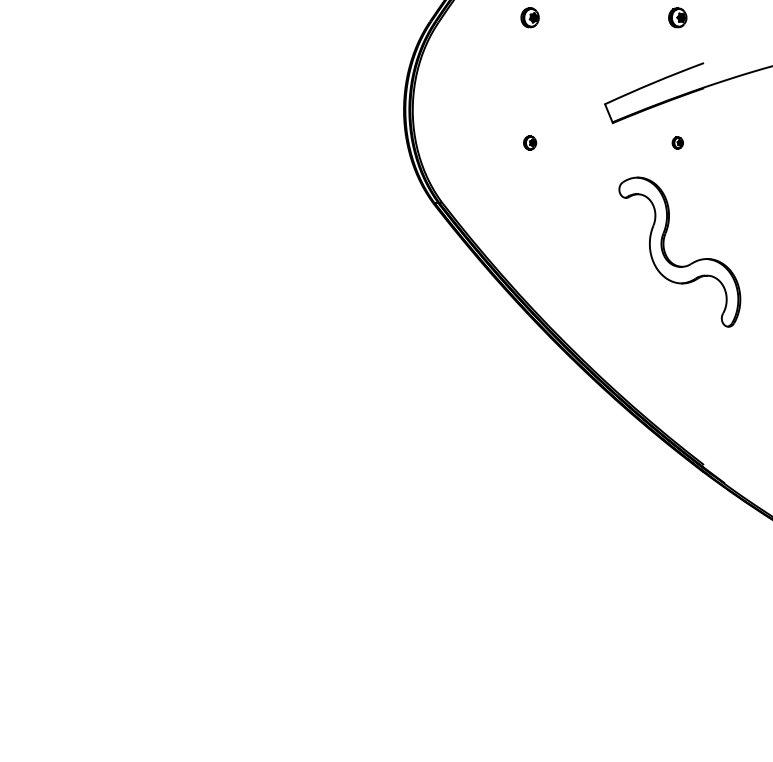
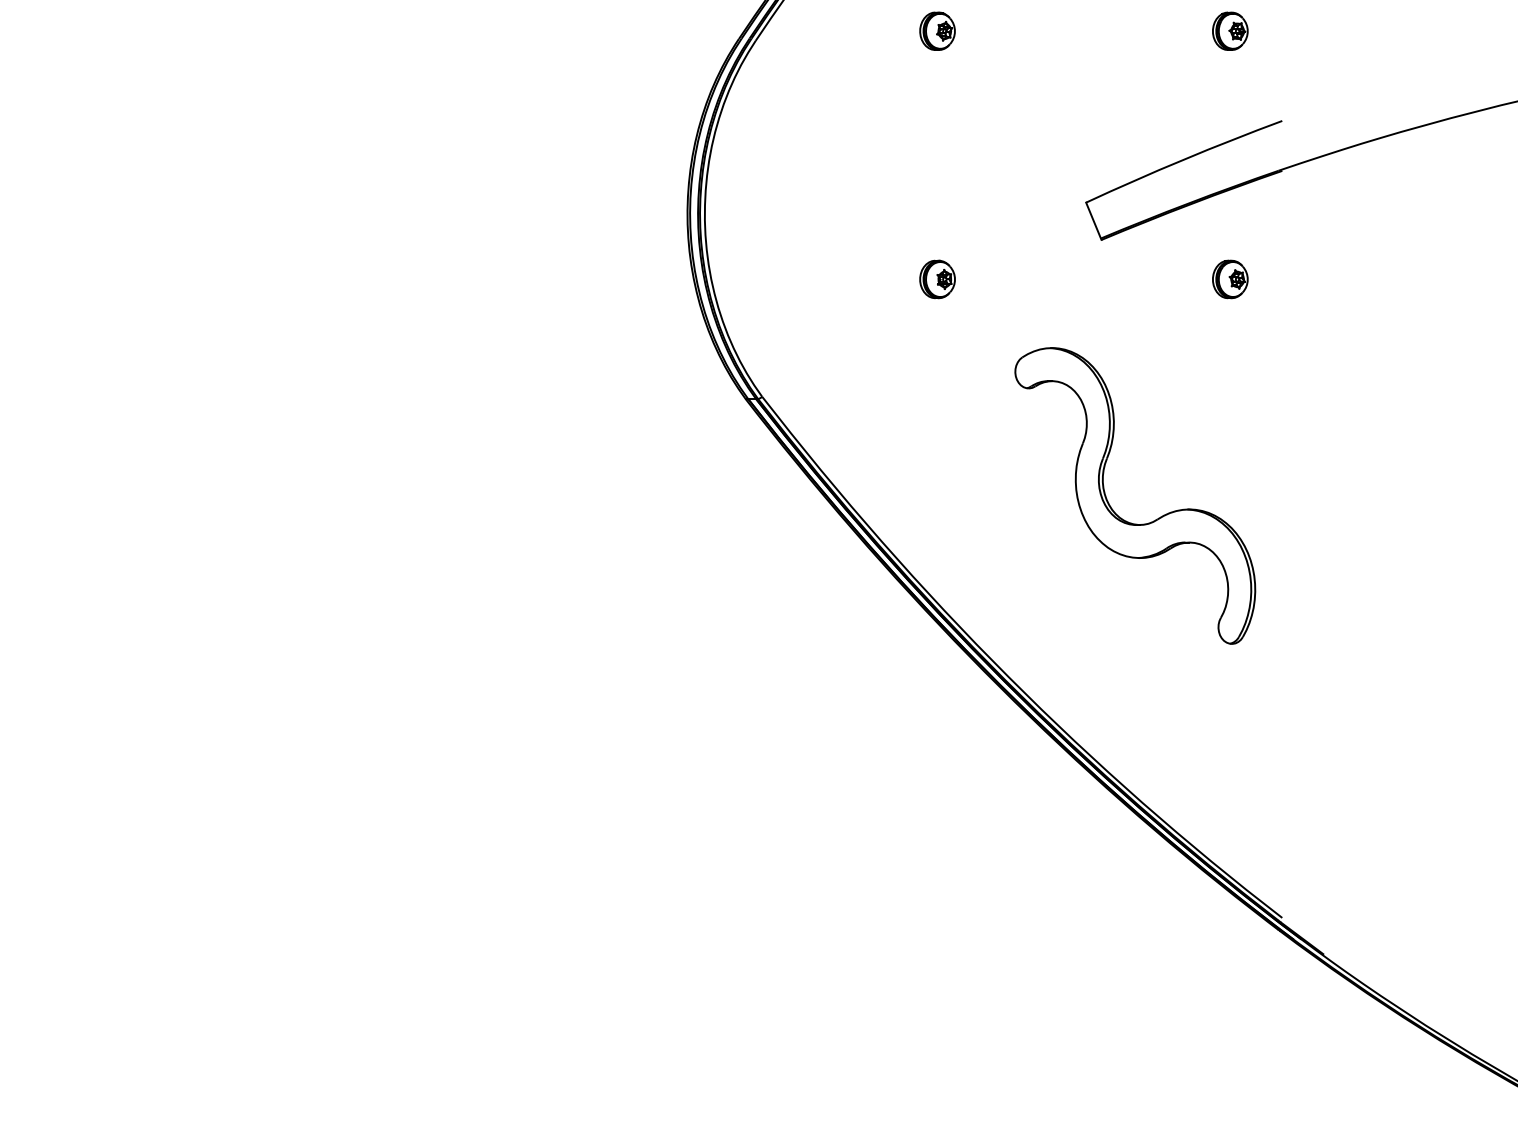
part: (529, 142) -> (936, 278), size x1.43
part: (677, 142) -> (1229, 278), size x1.67
part: (668, 257) -> (1112, 506), moved

